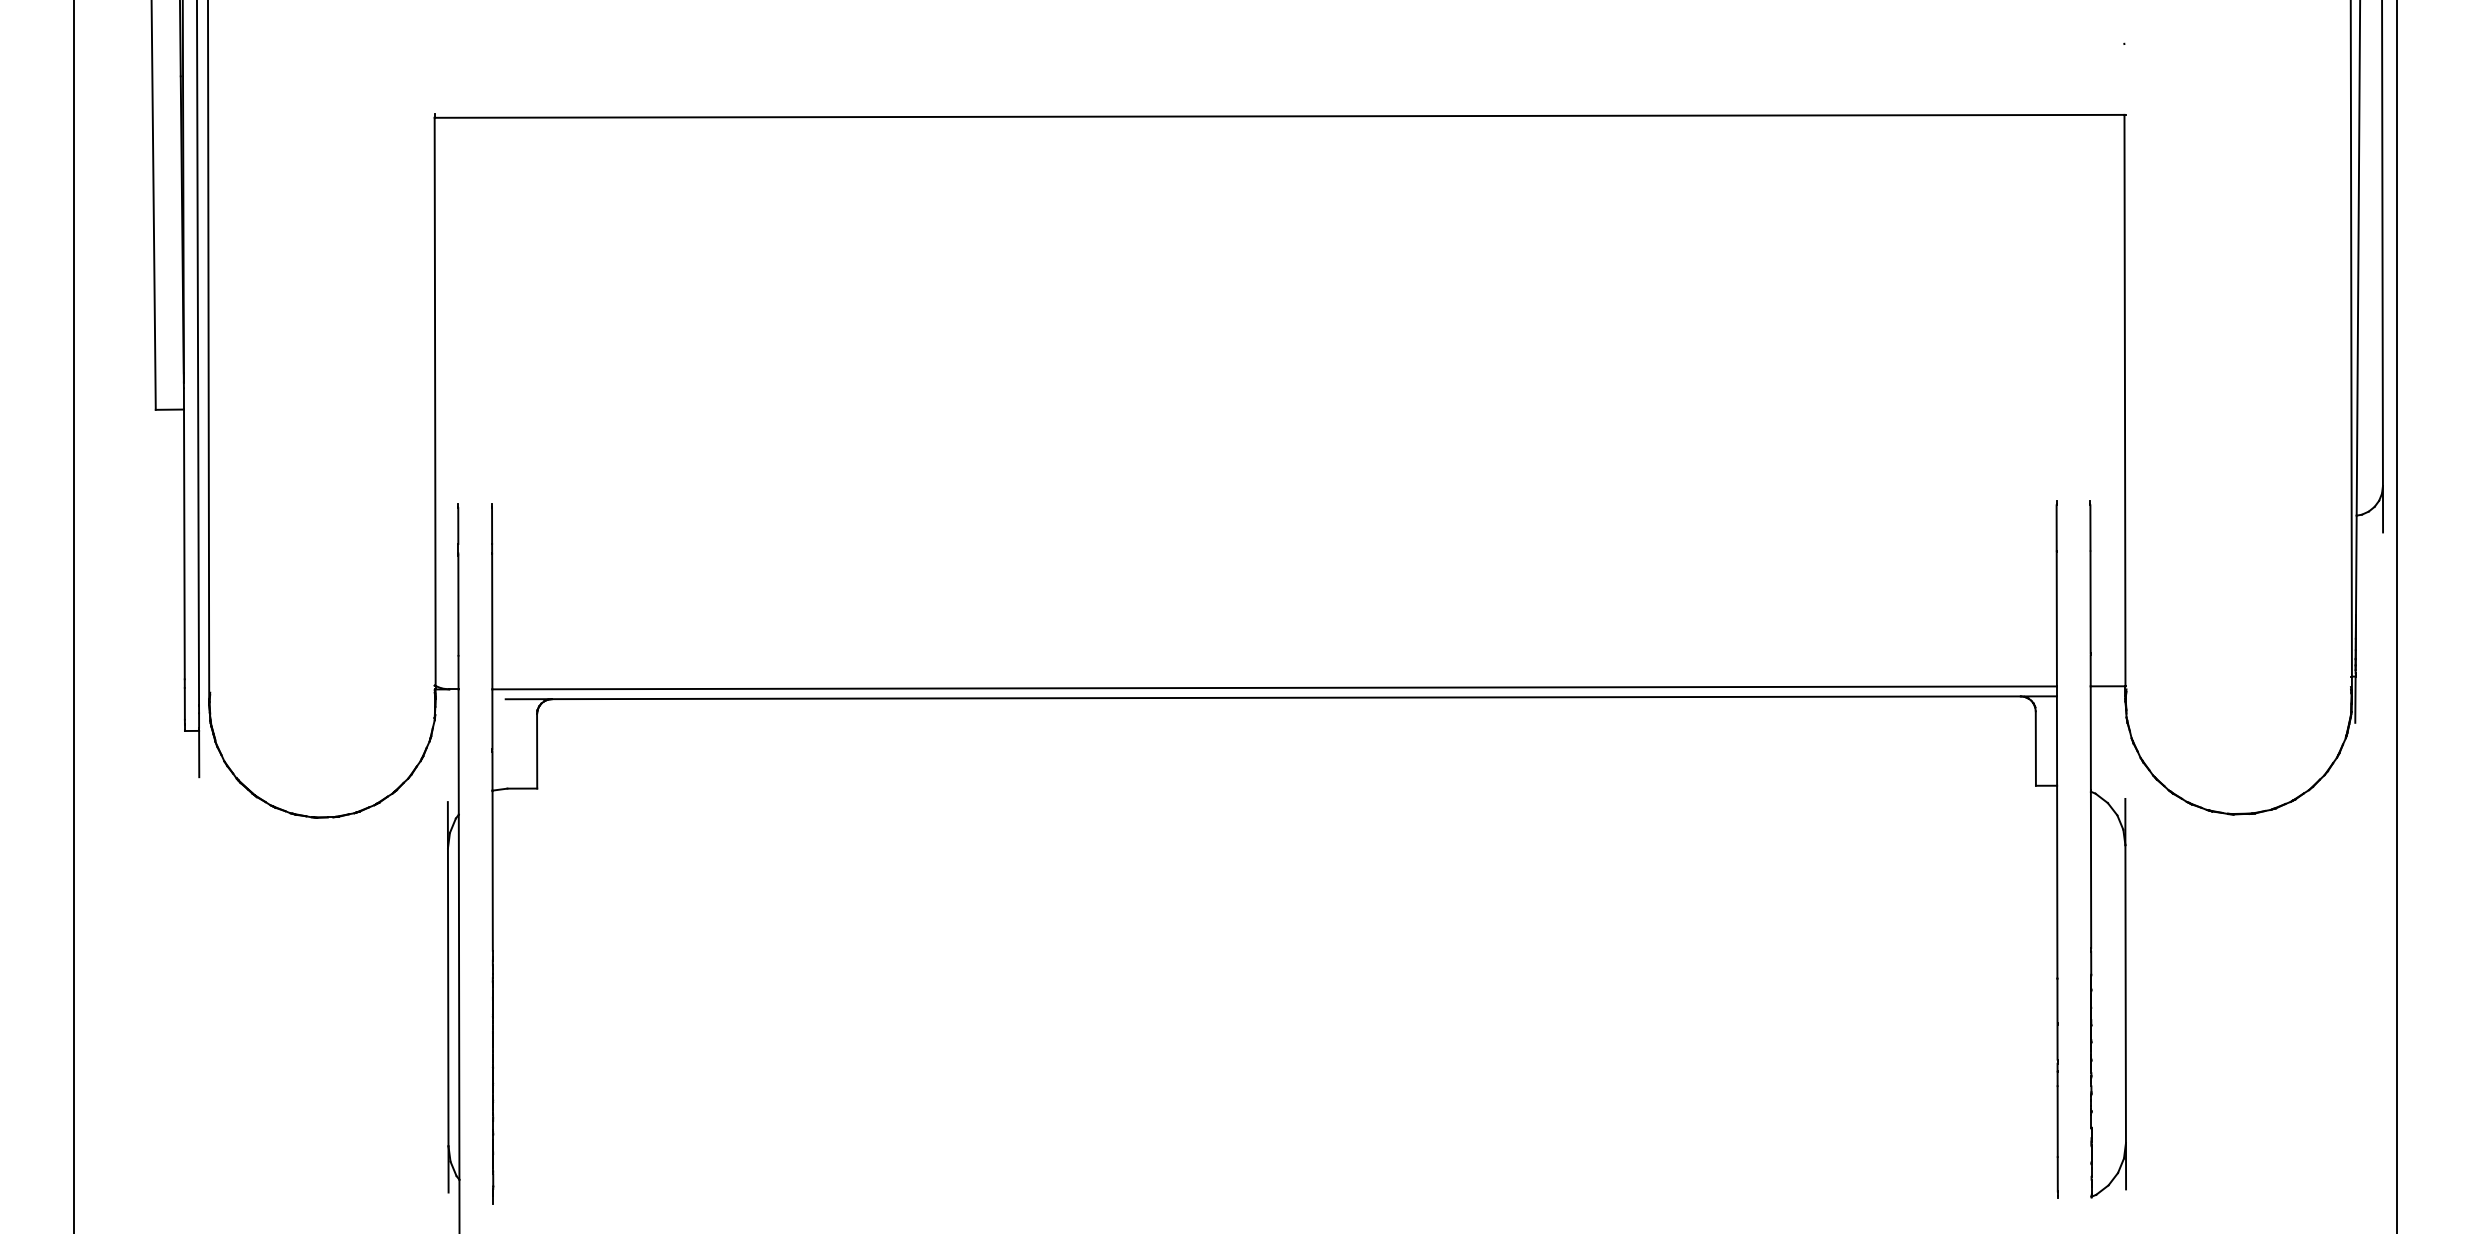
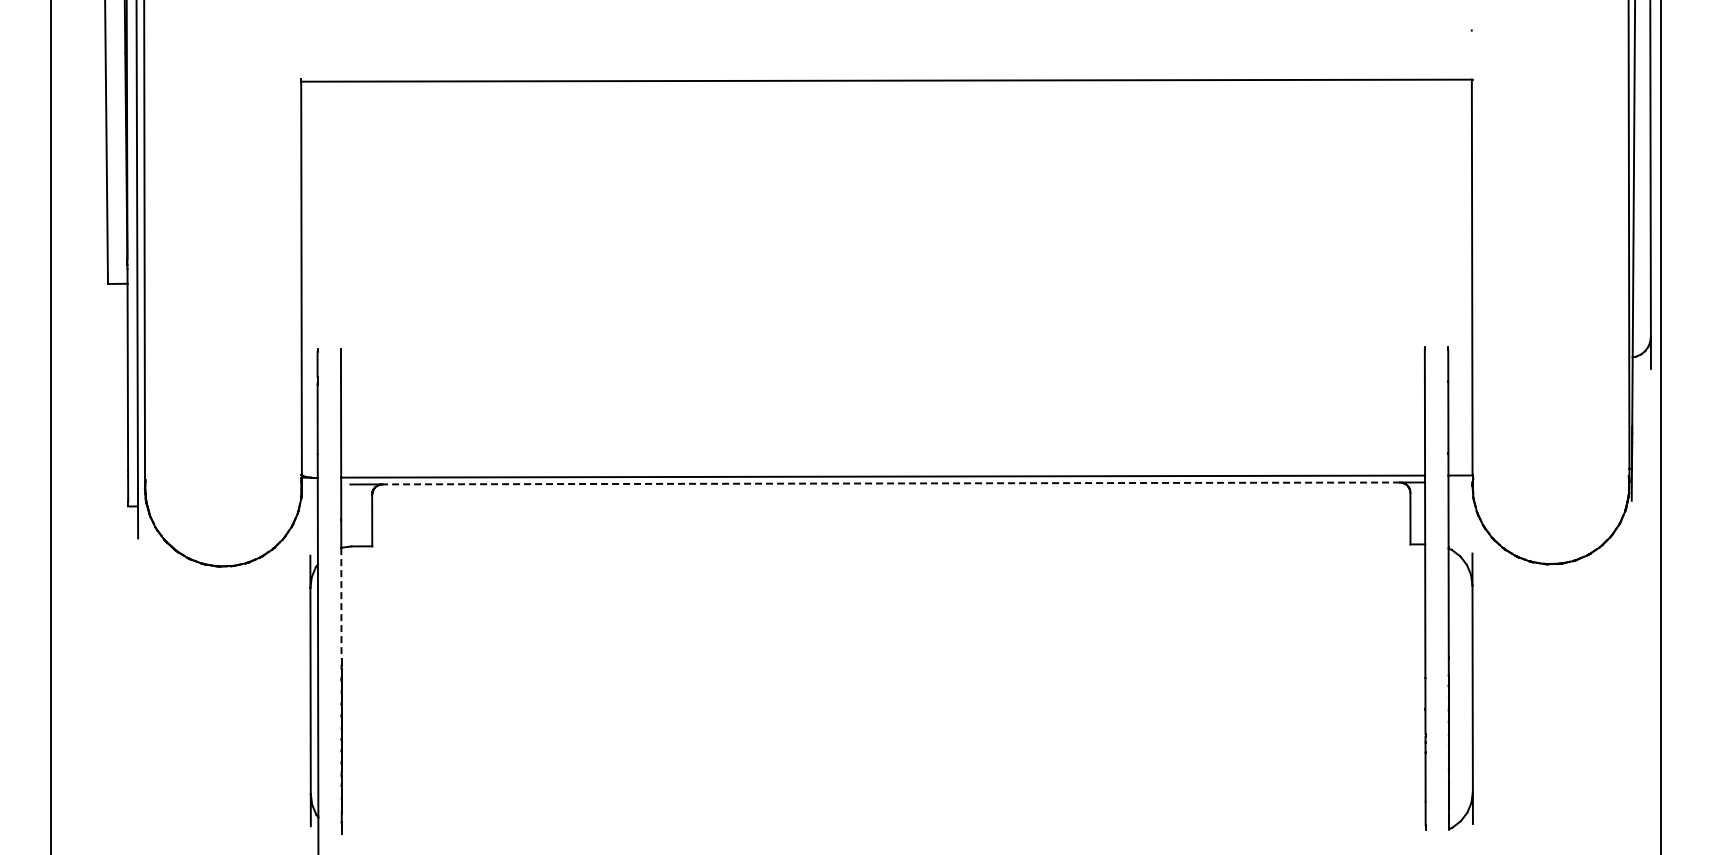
line: (1286, 697) -> (891, 483), solid -> dashed
line: (492, 871) -> (341, 603), solid -> dashed

